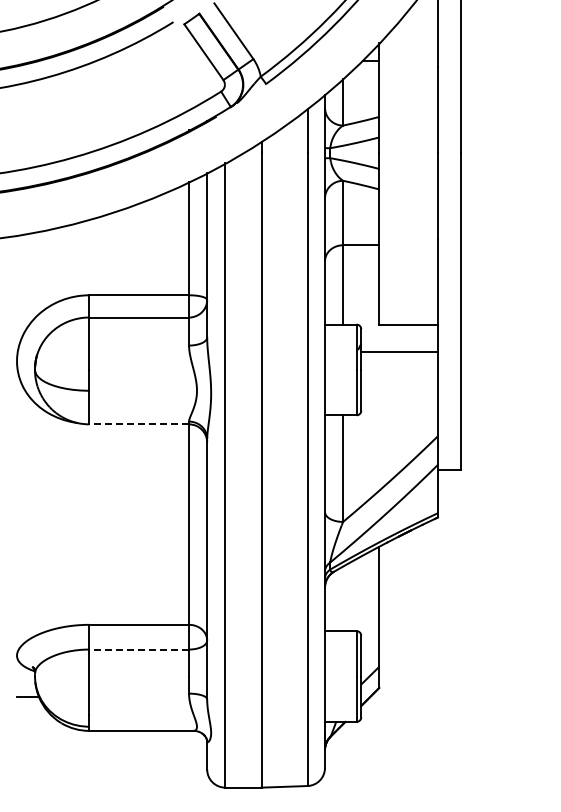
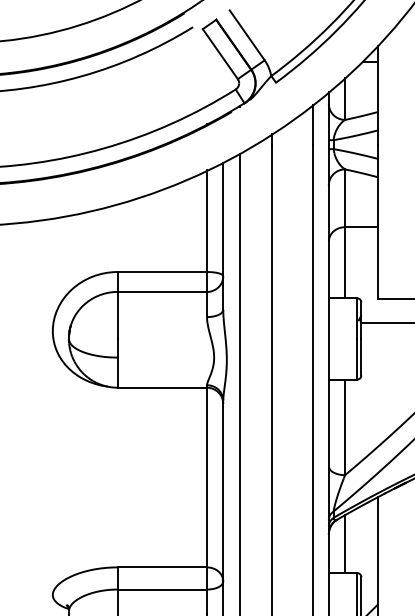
line: (139, 424) -> (162, 387), dashed -> solid
line: (343, 598) -> (345, 543), added
line: (139, 649) -> (162, 589), dashed -> solid

